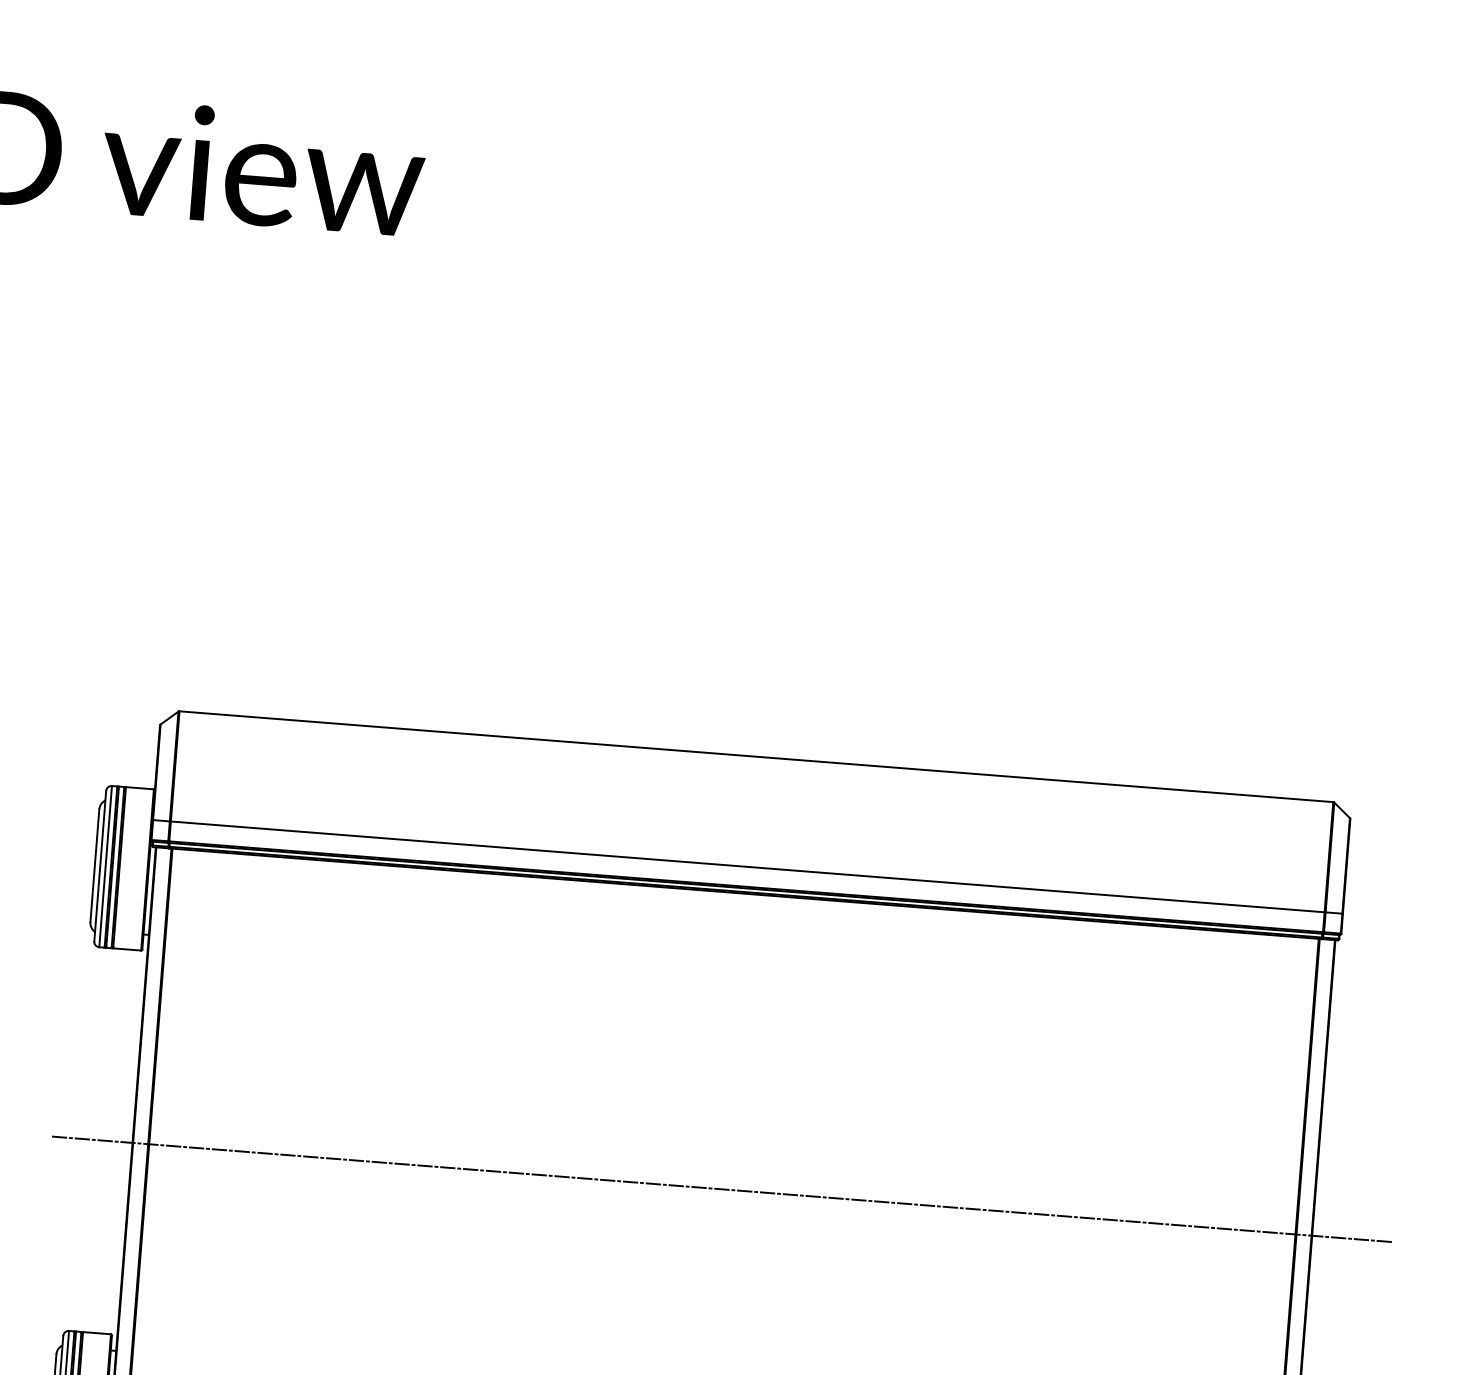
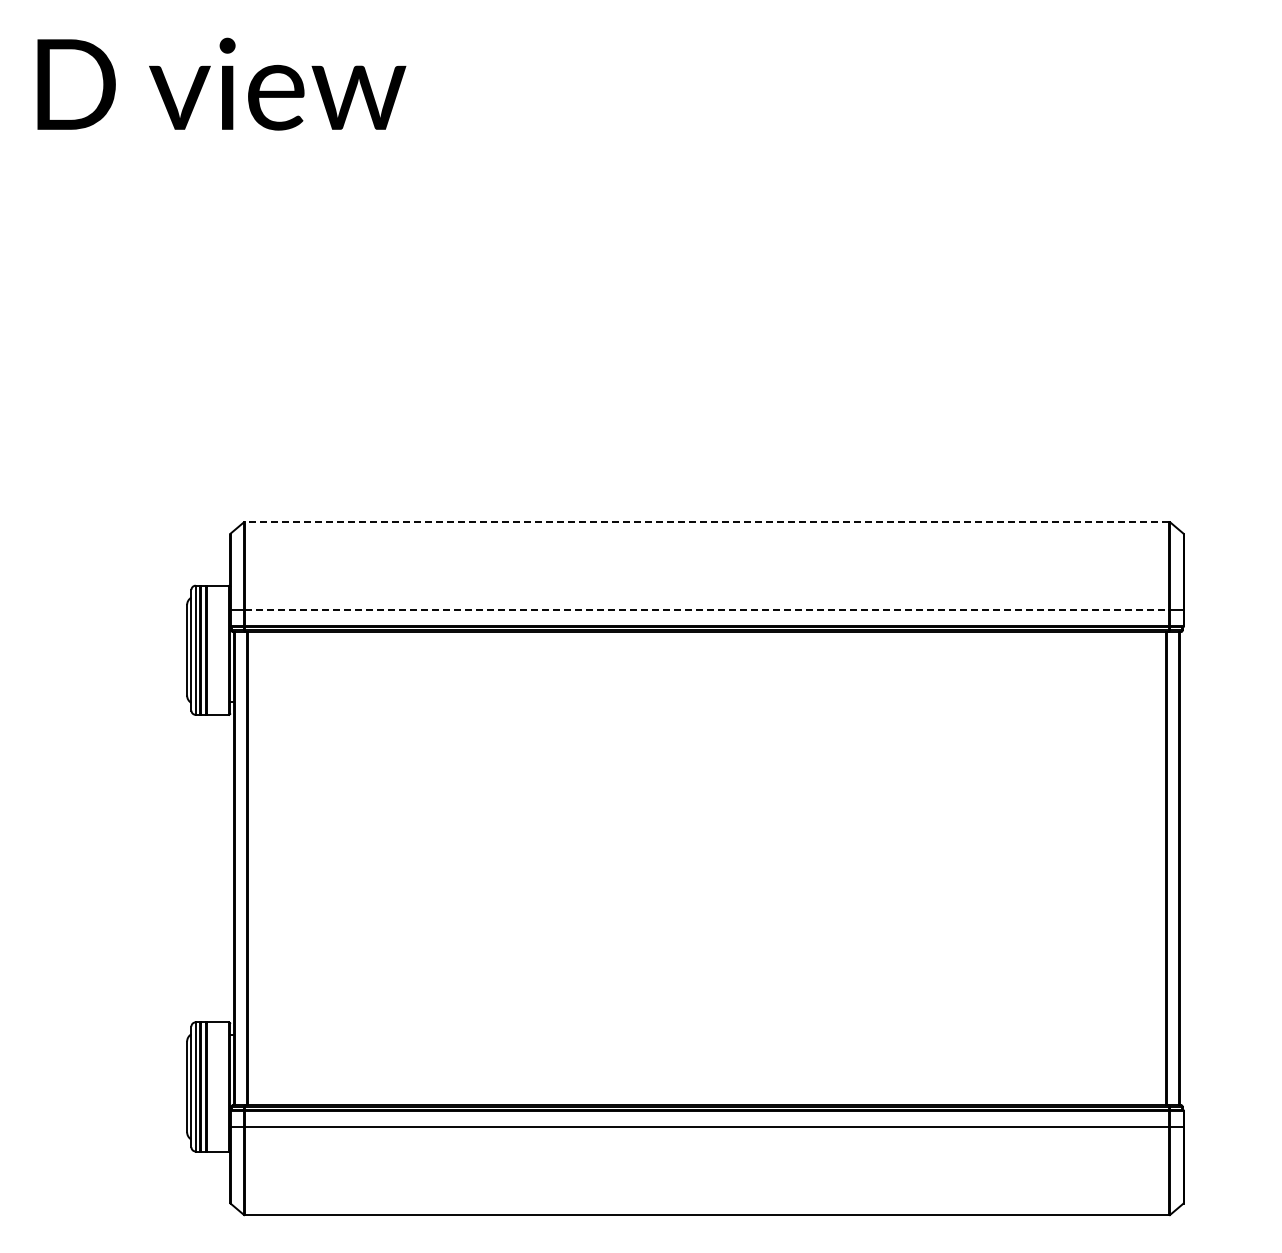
line: (755, 756) -> (706, 521), solid -> dashed
line: (748, 867) -> (707, 610), solid -> dashed
line: (721, 1189) -> (706, 868), removed

